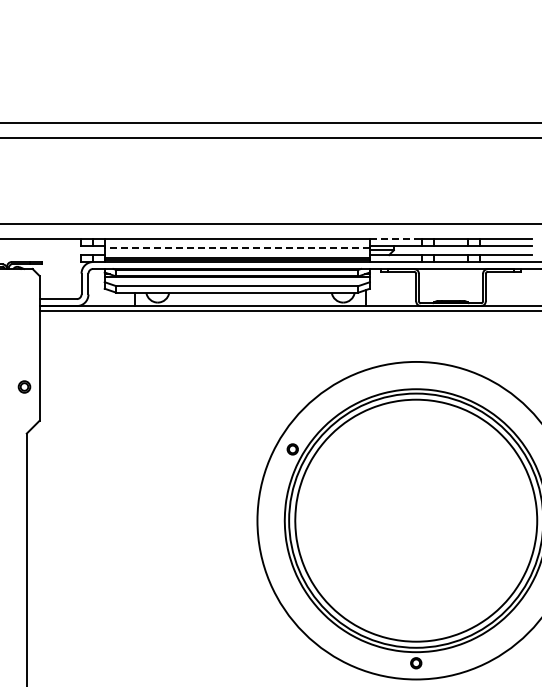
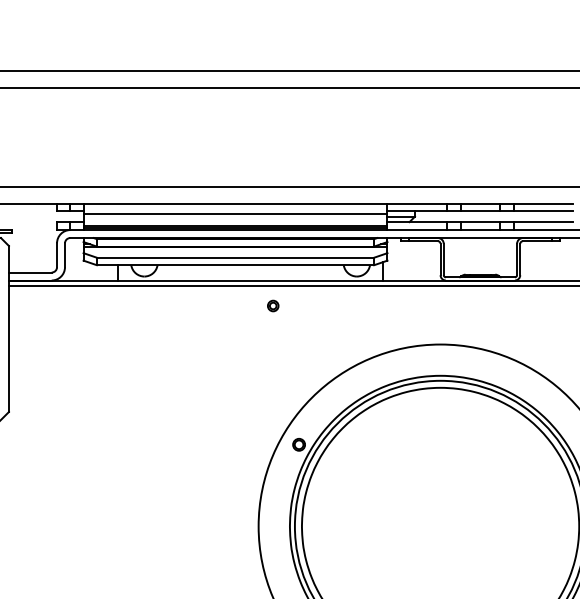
line: (396, 238) -> (417, 203), dashed -> solid
line: (237, 248) -> (235, 214), dashed -> solid
part: (269, 327) -> (272, 305), added

